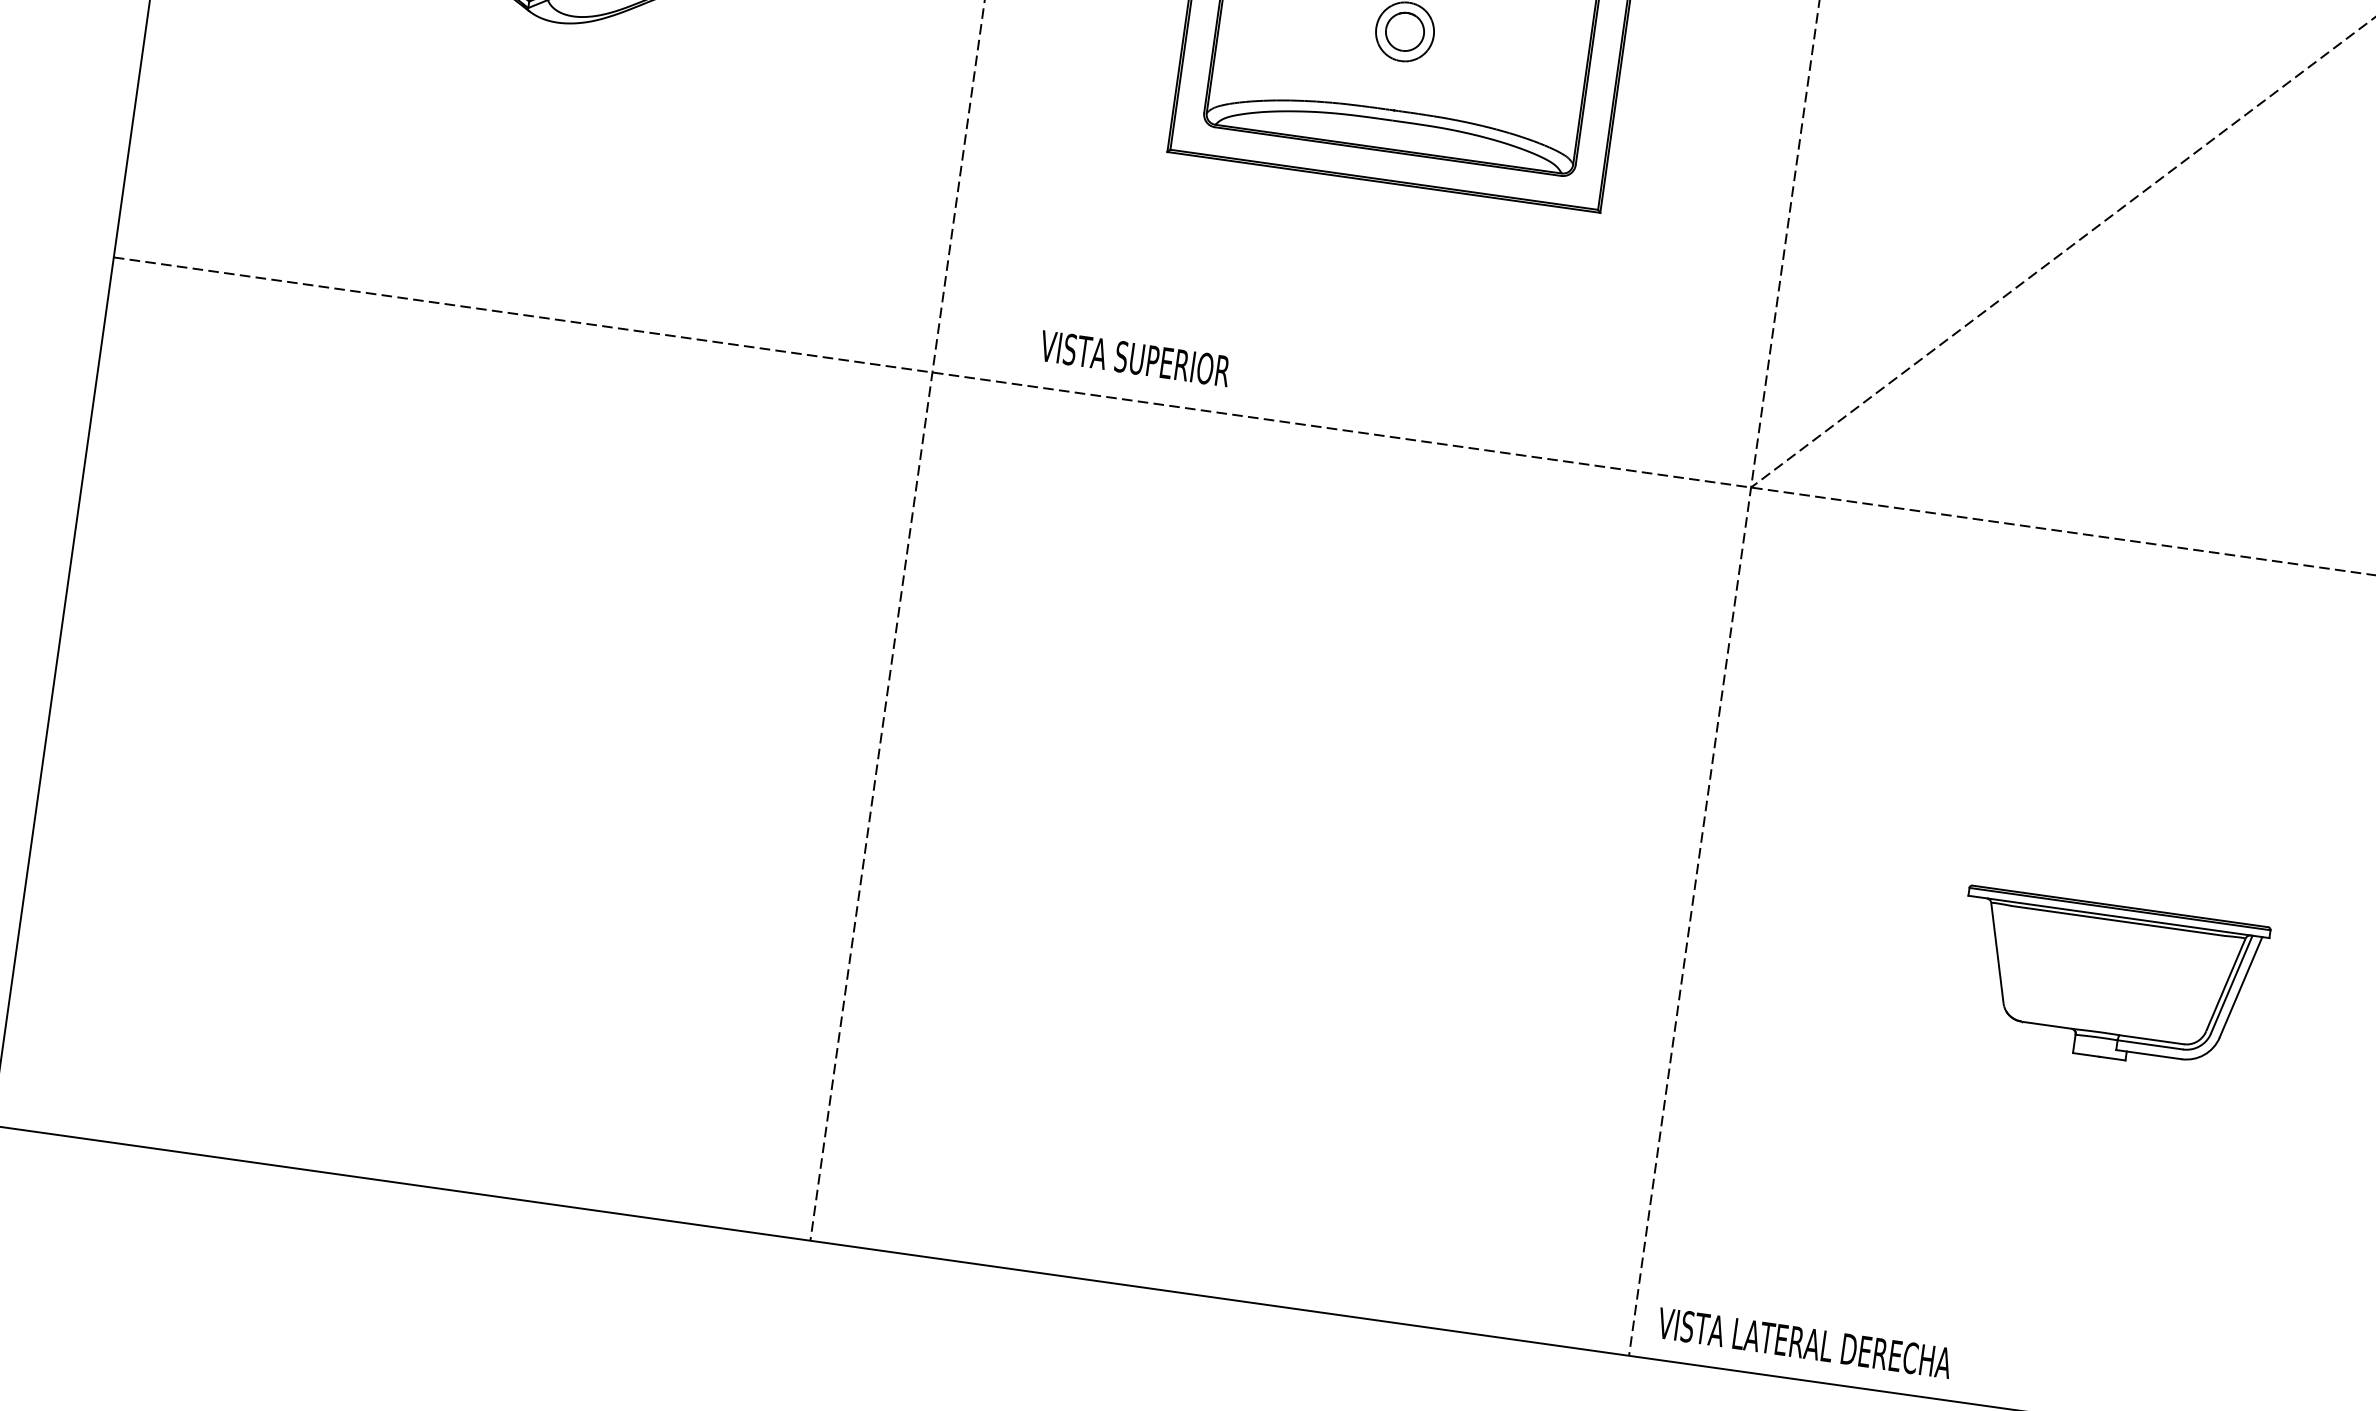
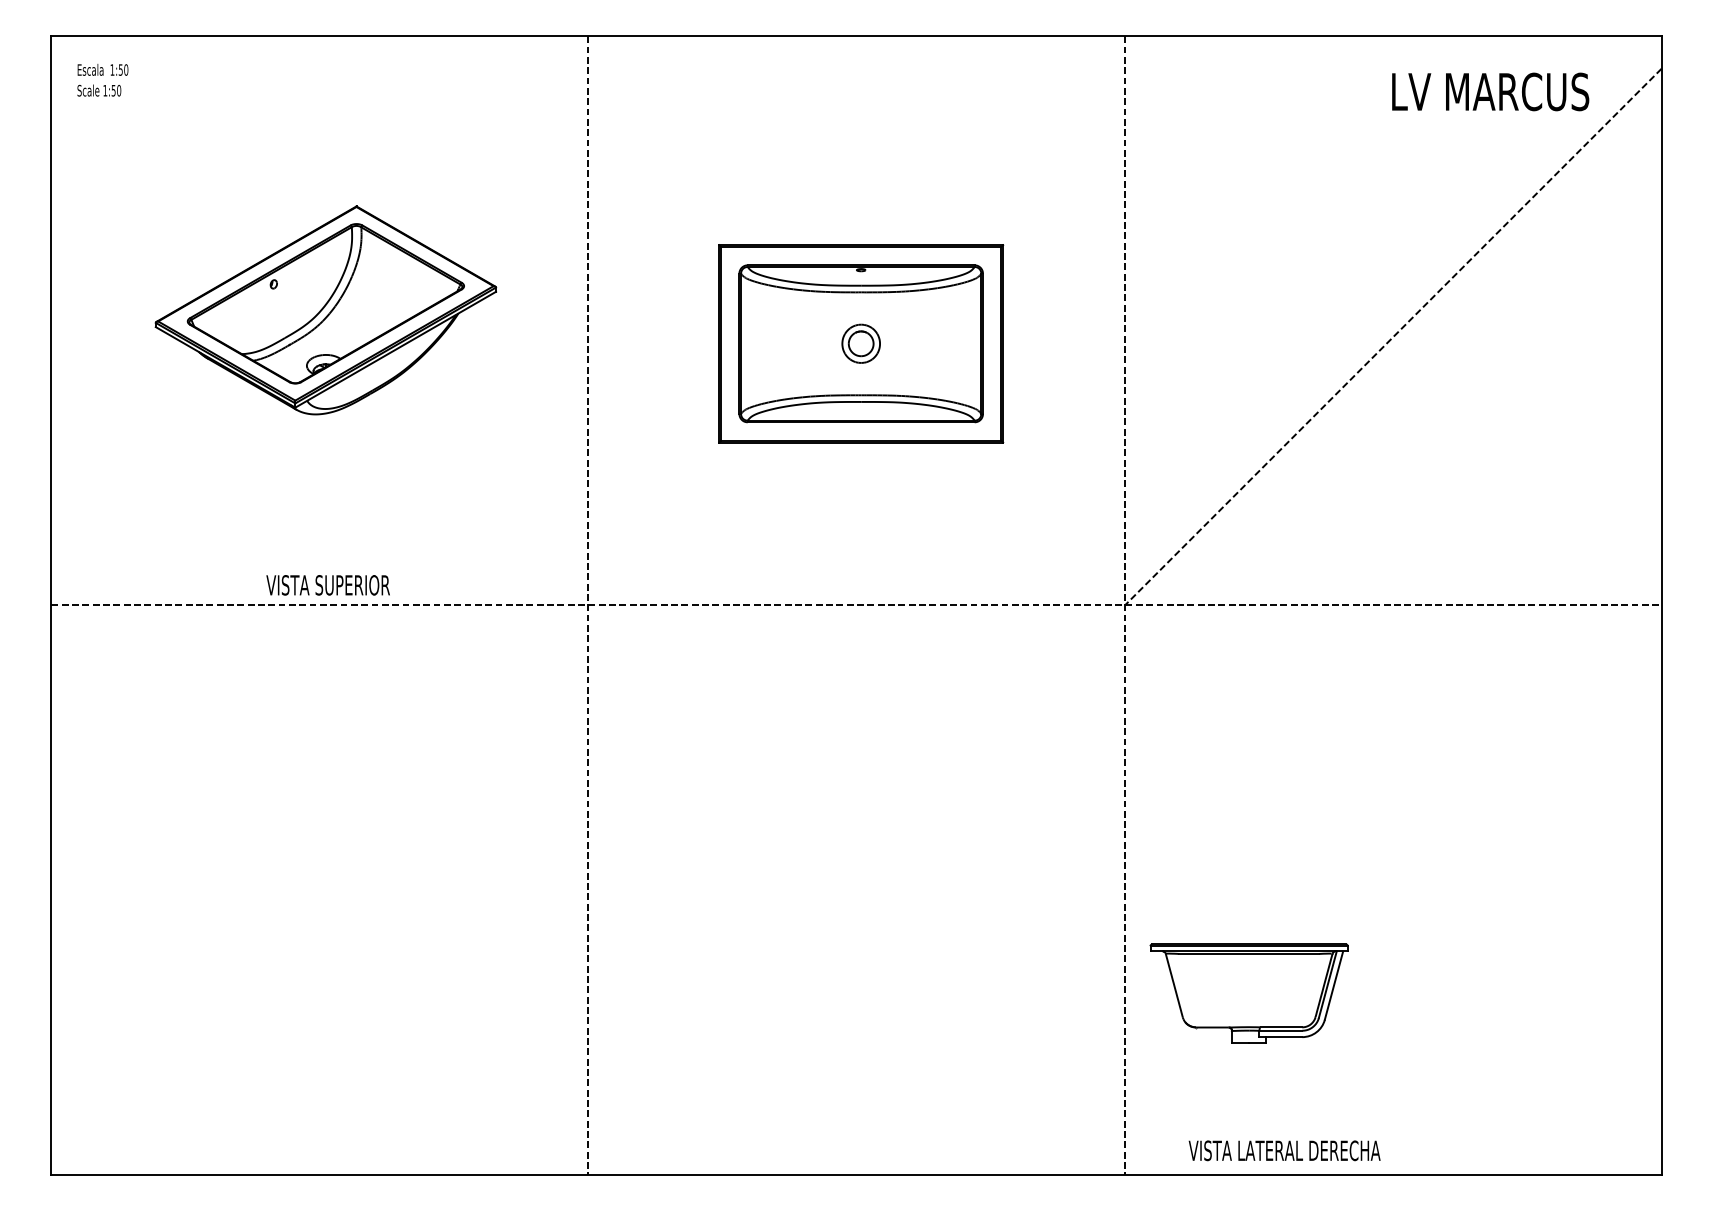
text: (1134, 358) -> (327, 585), moved
part: (2108, 981) -> (1248, 993), moved
text: (1804, 1342) -> (1284, 1150), moved

